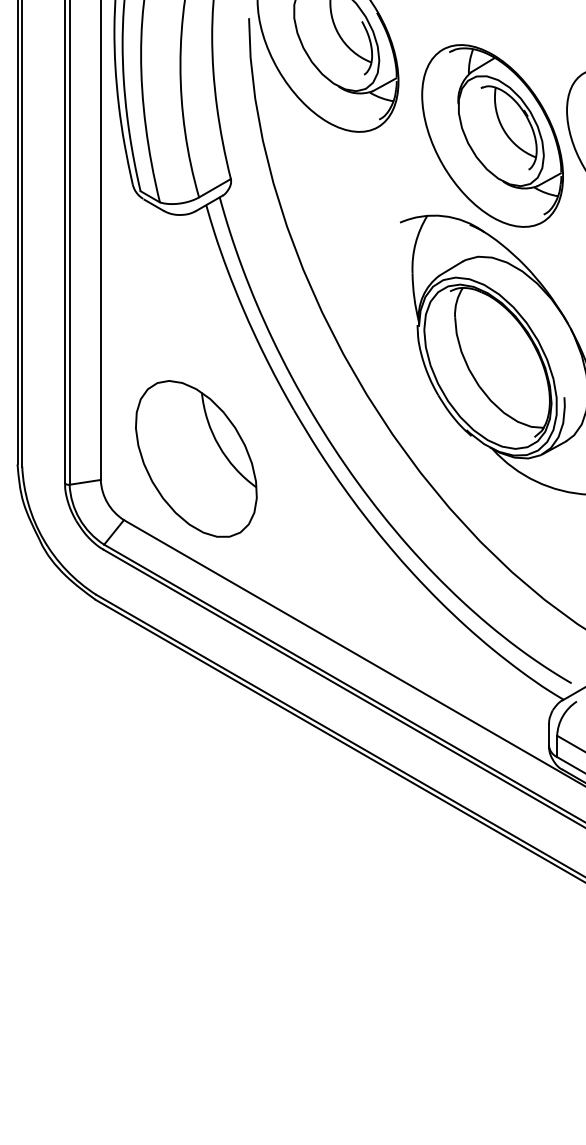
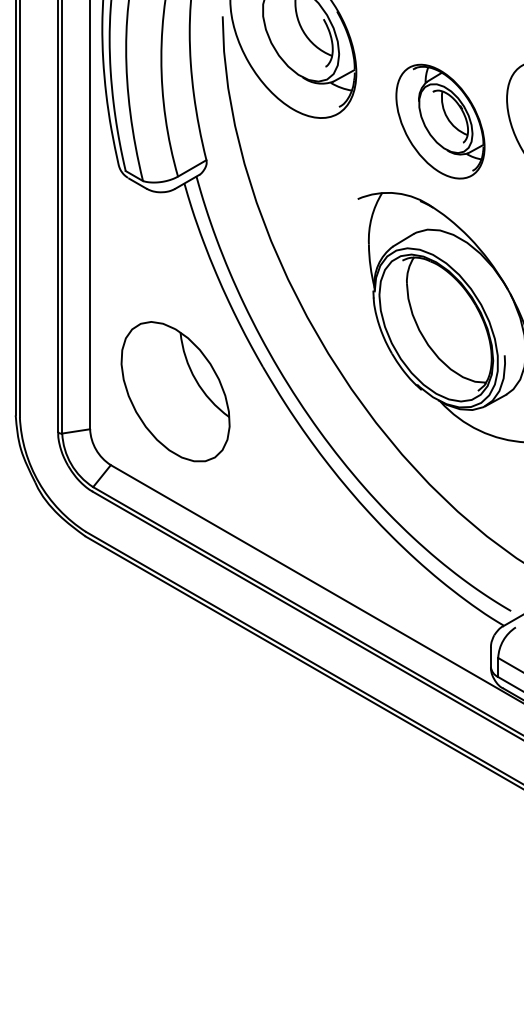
part: (492, 135) -> (440, 121), size x0.7
part: (196, 458) -> (175, 391), moved

